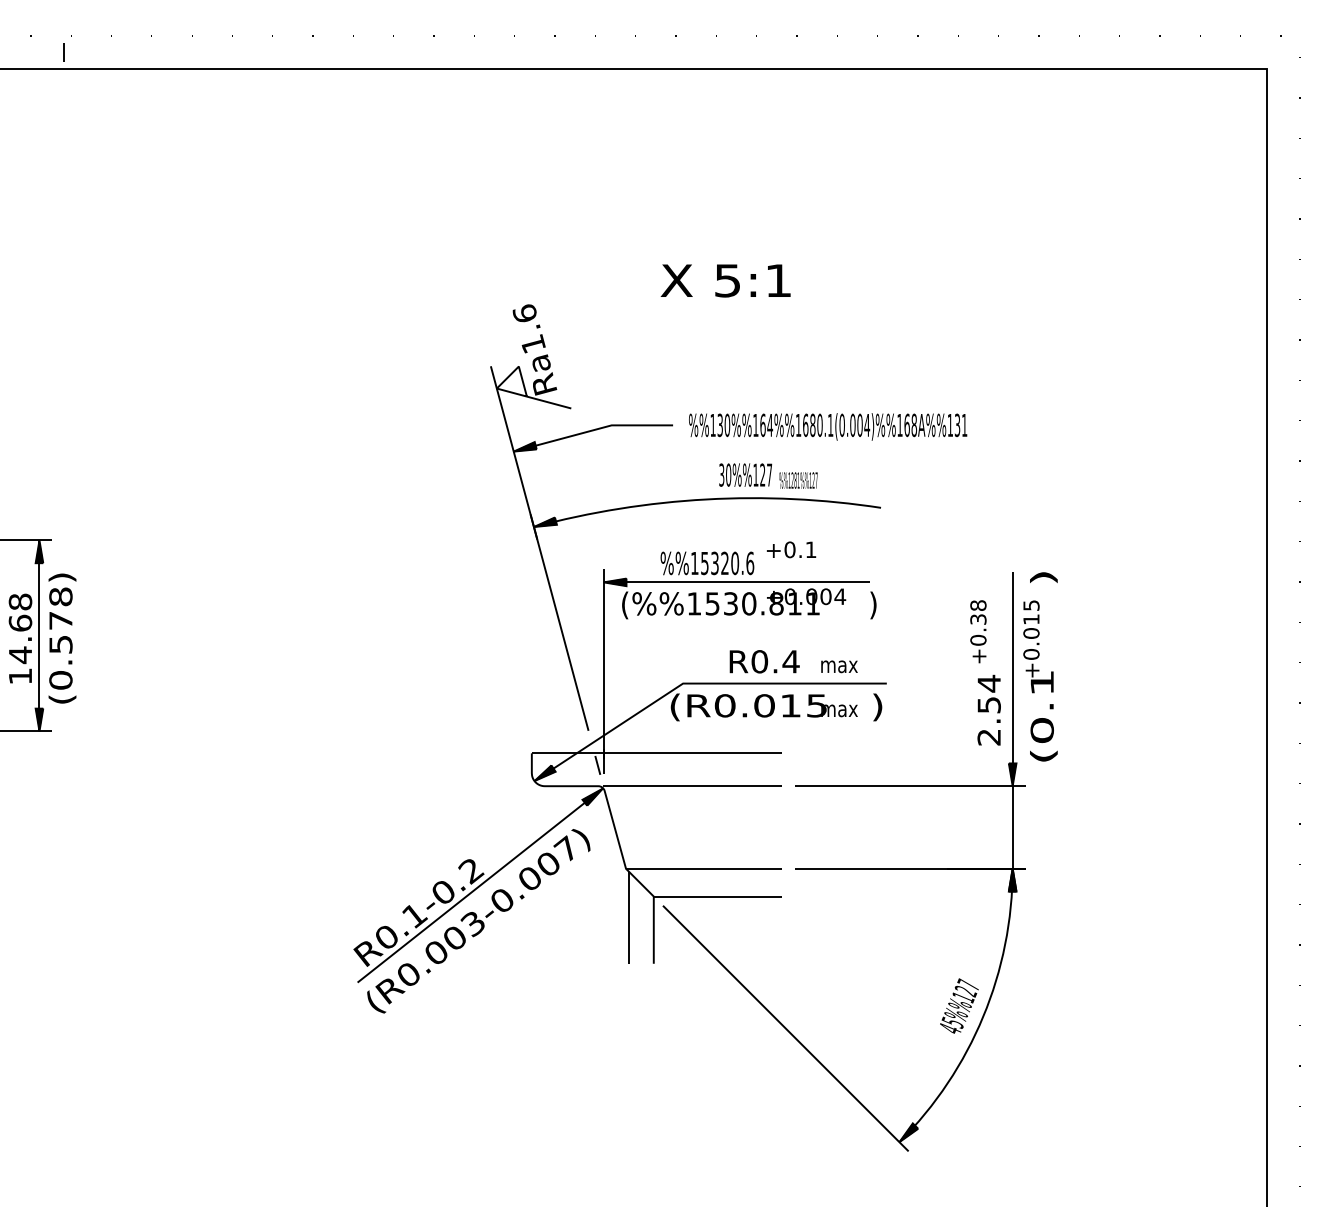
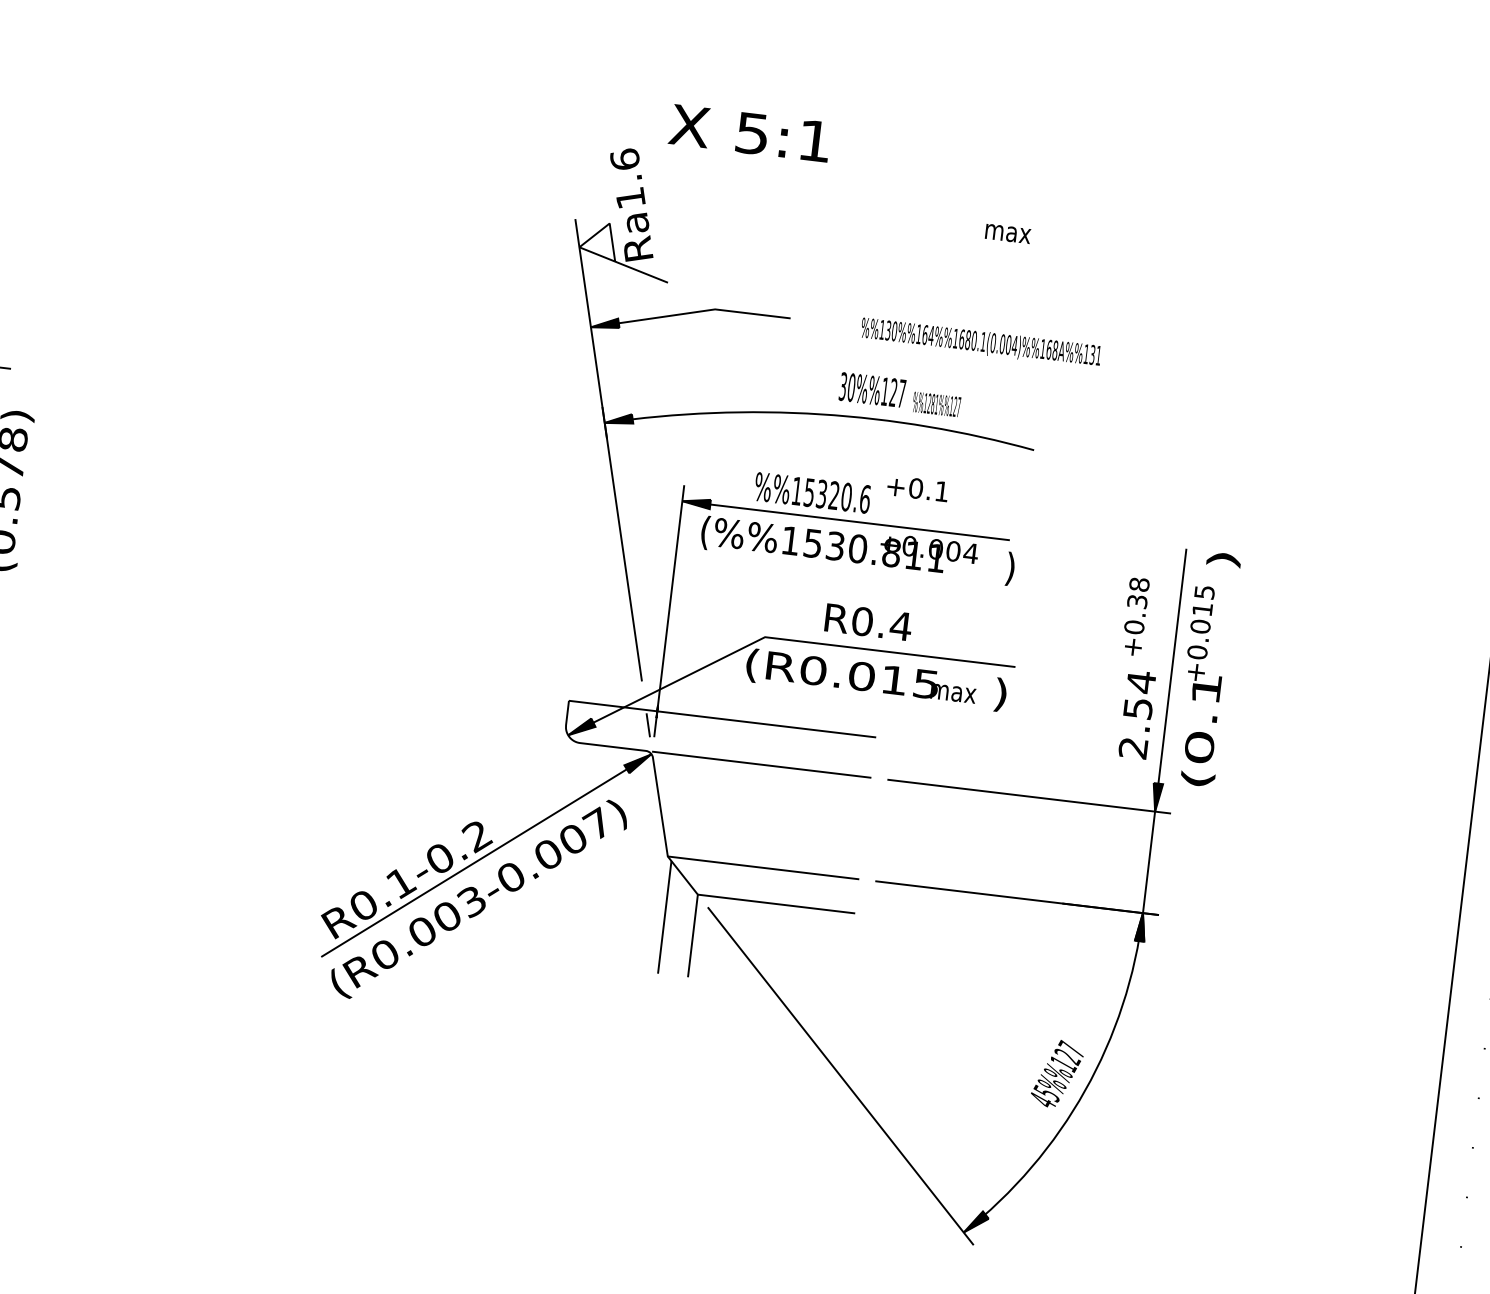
text: (725, 280) -> (749, 132), moved
part: (828, 426) -> (981, 342), size x0.7
text: (839, 666) -> (1008, 233), moved

